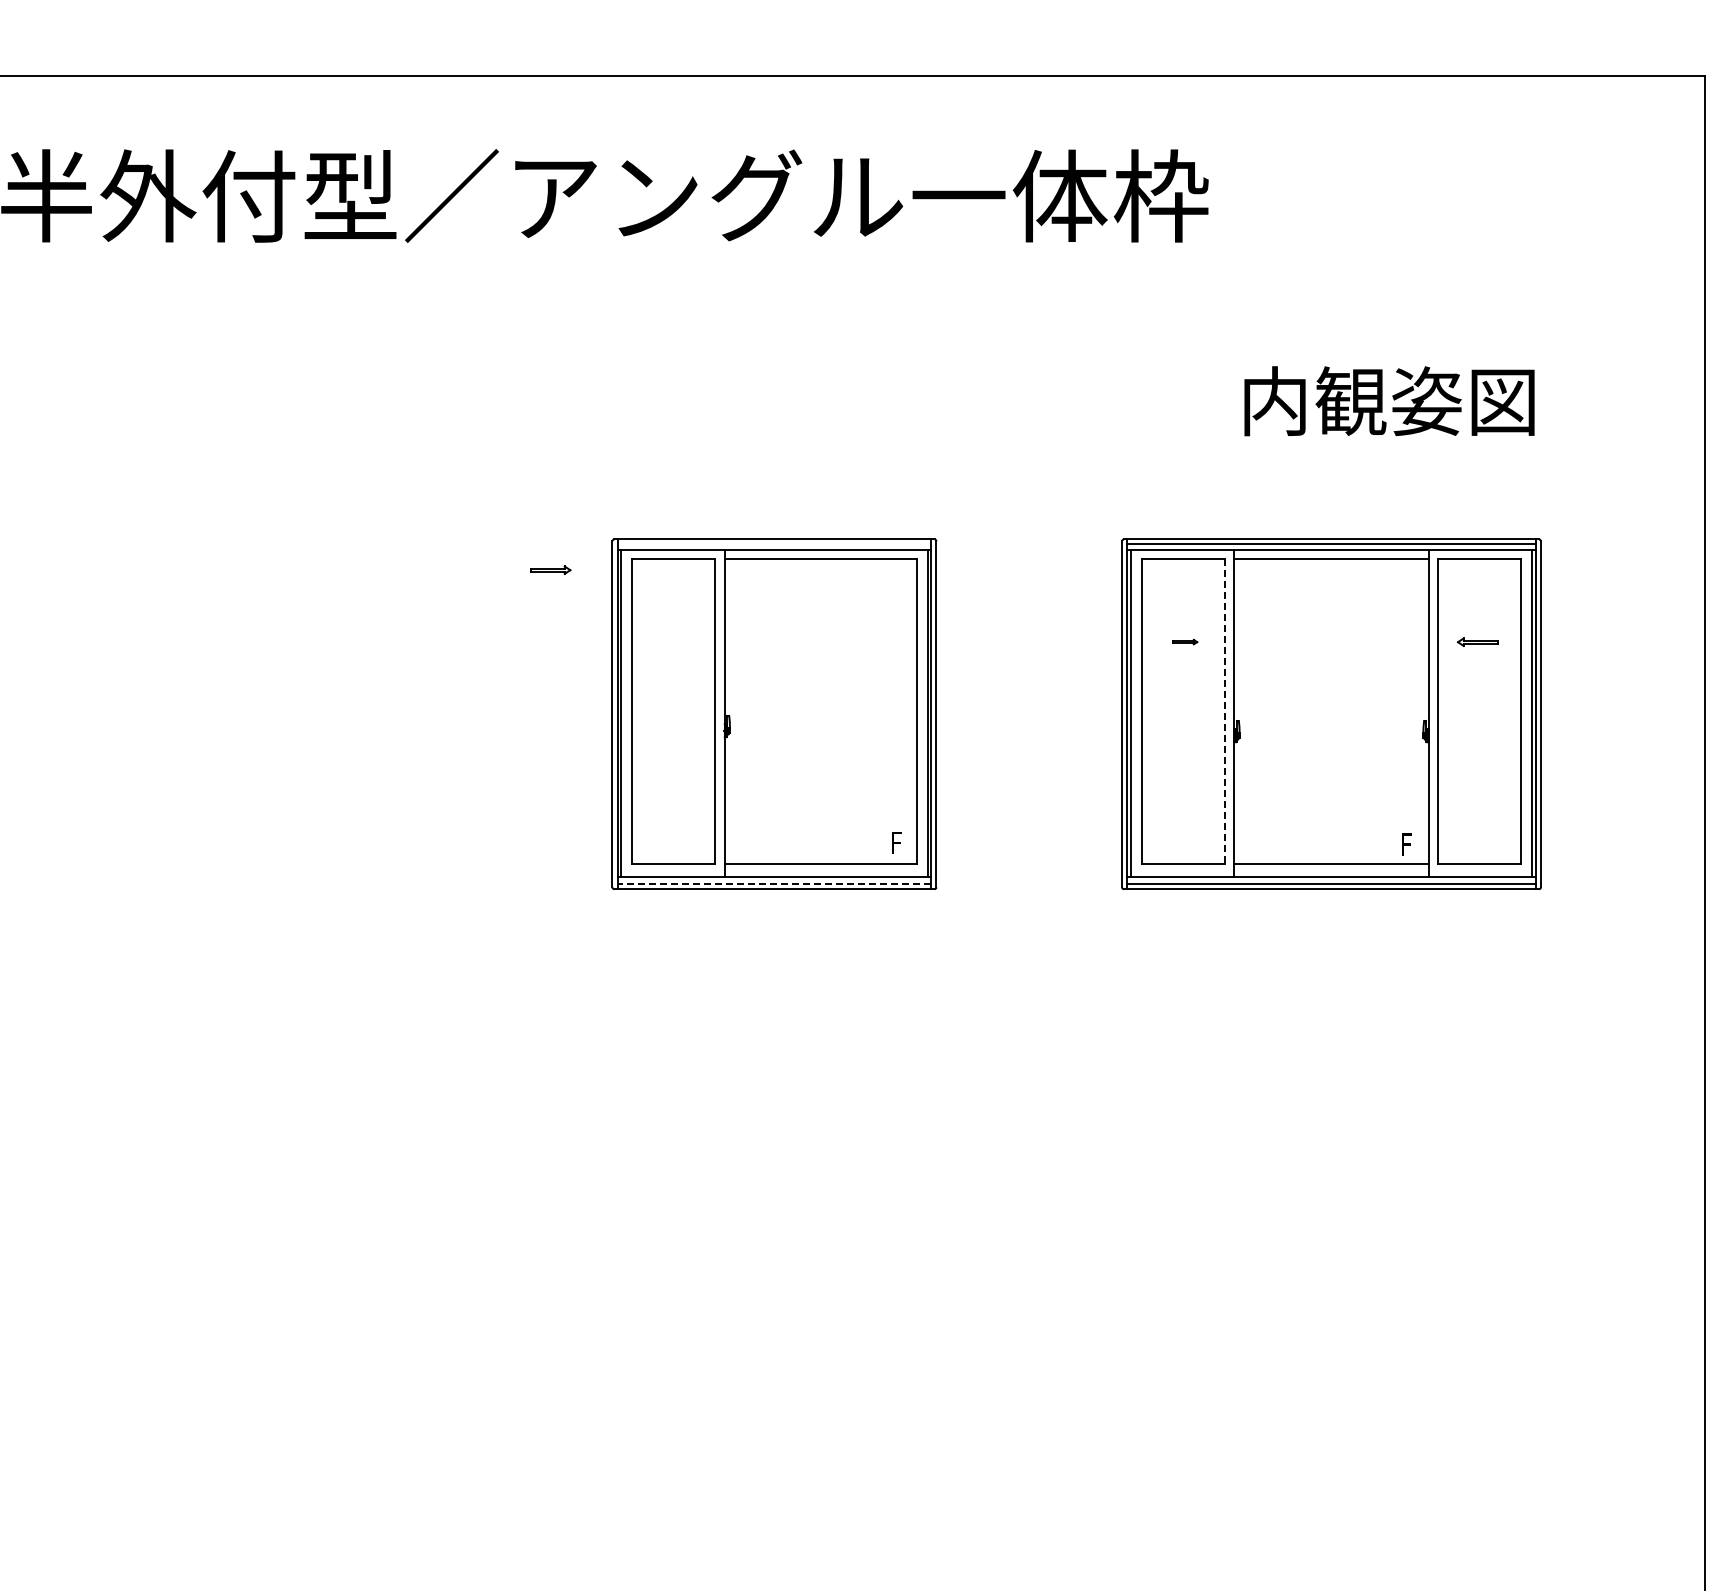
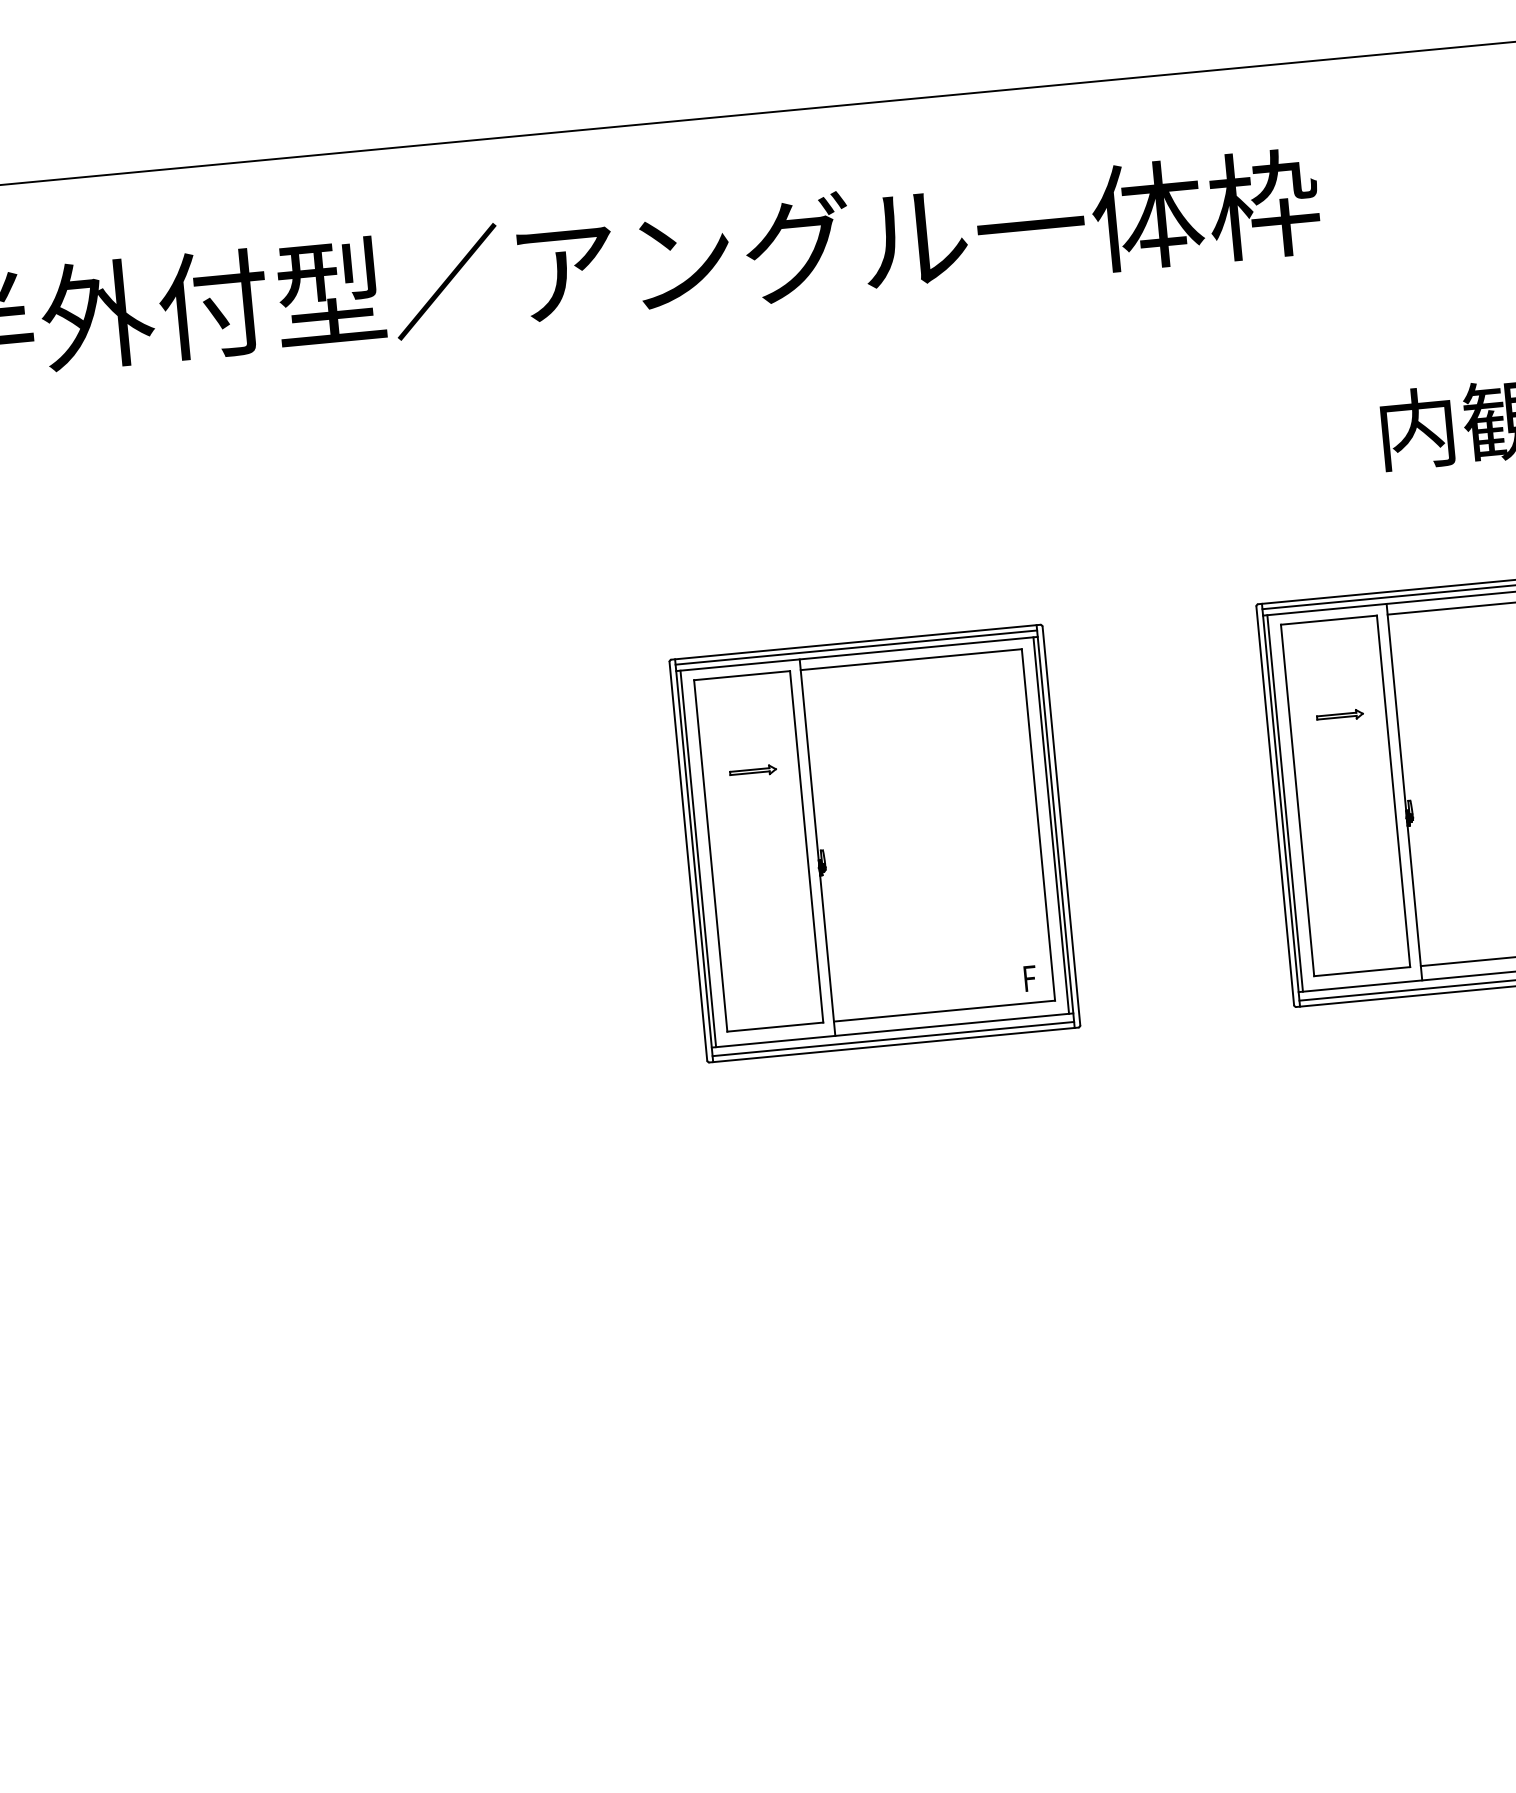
line: (774, 544) -> (856, 648), added
part: (550, 569) -> (753, 770), moved
part: (1185, 641) -> (1340, 715), size x1.67
line: (1225, 711) -> (1394, 791), dashed -> solid
line: (774, 884) -> (893, 1039), dashed -> solid

